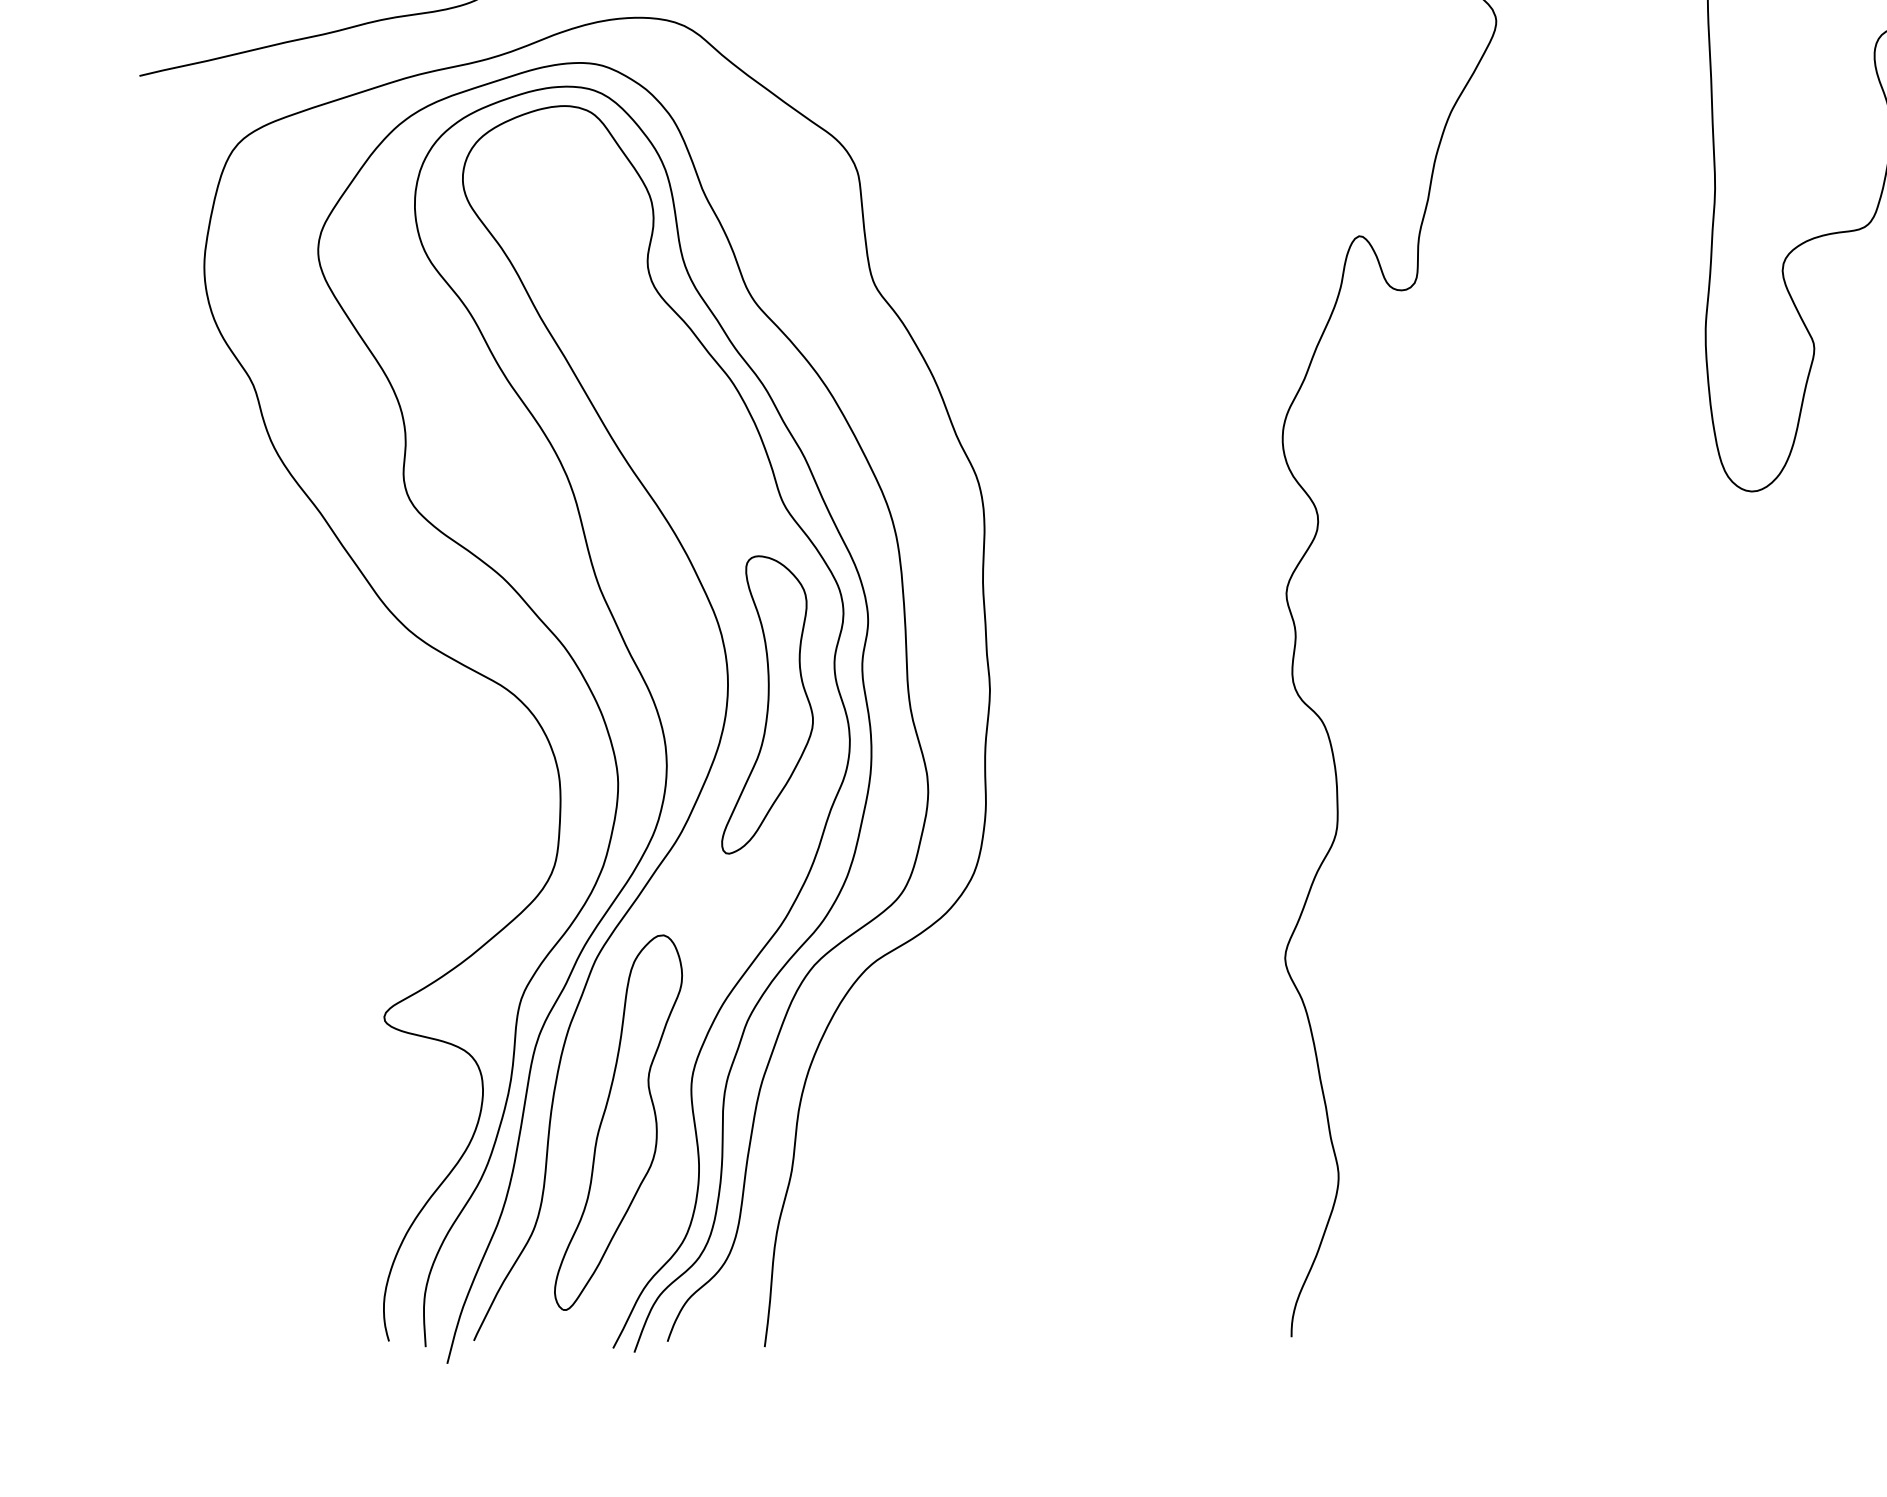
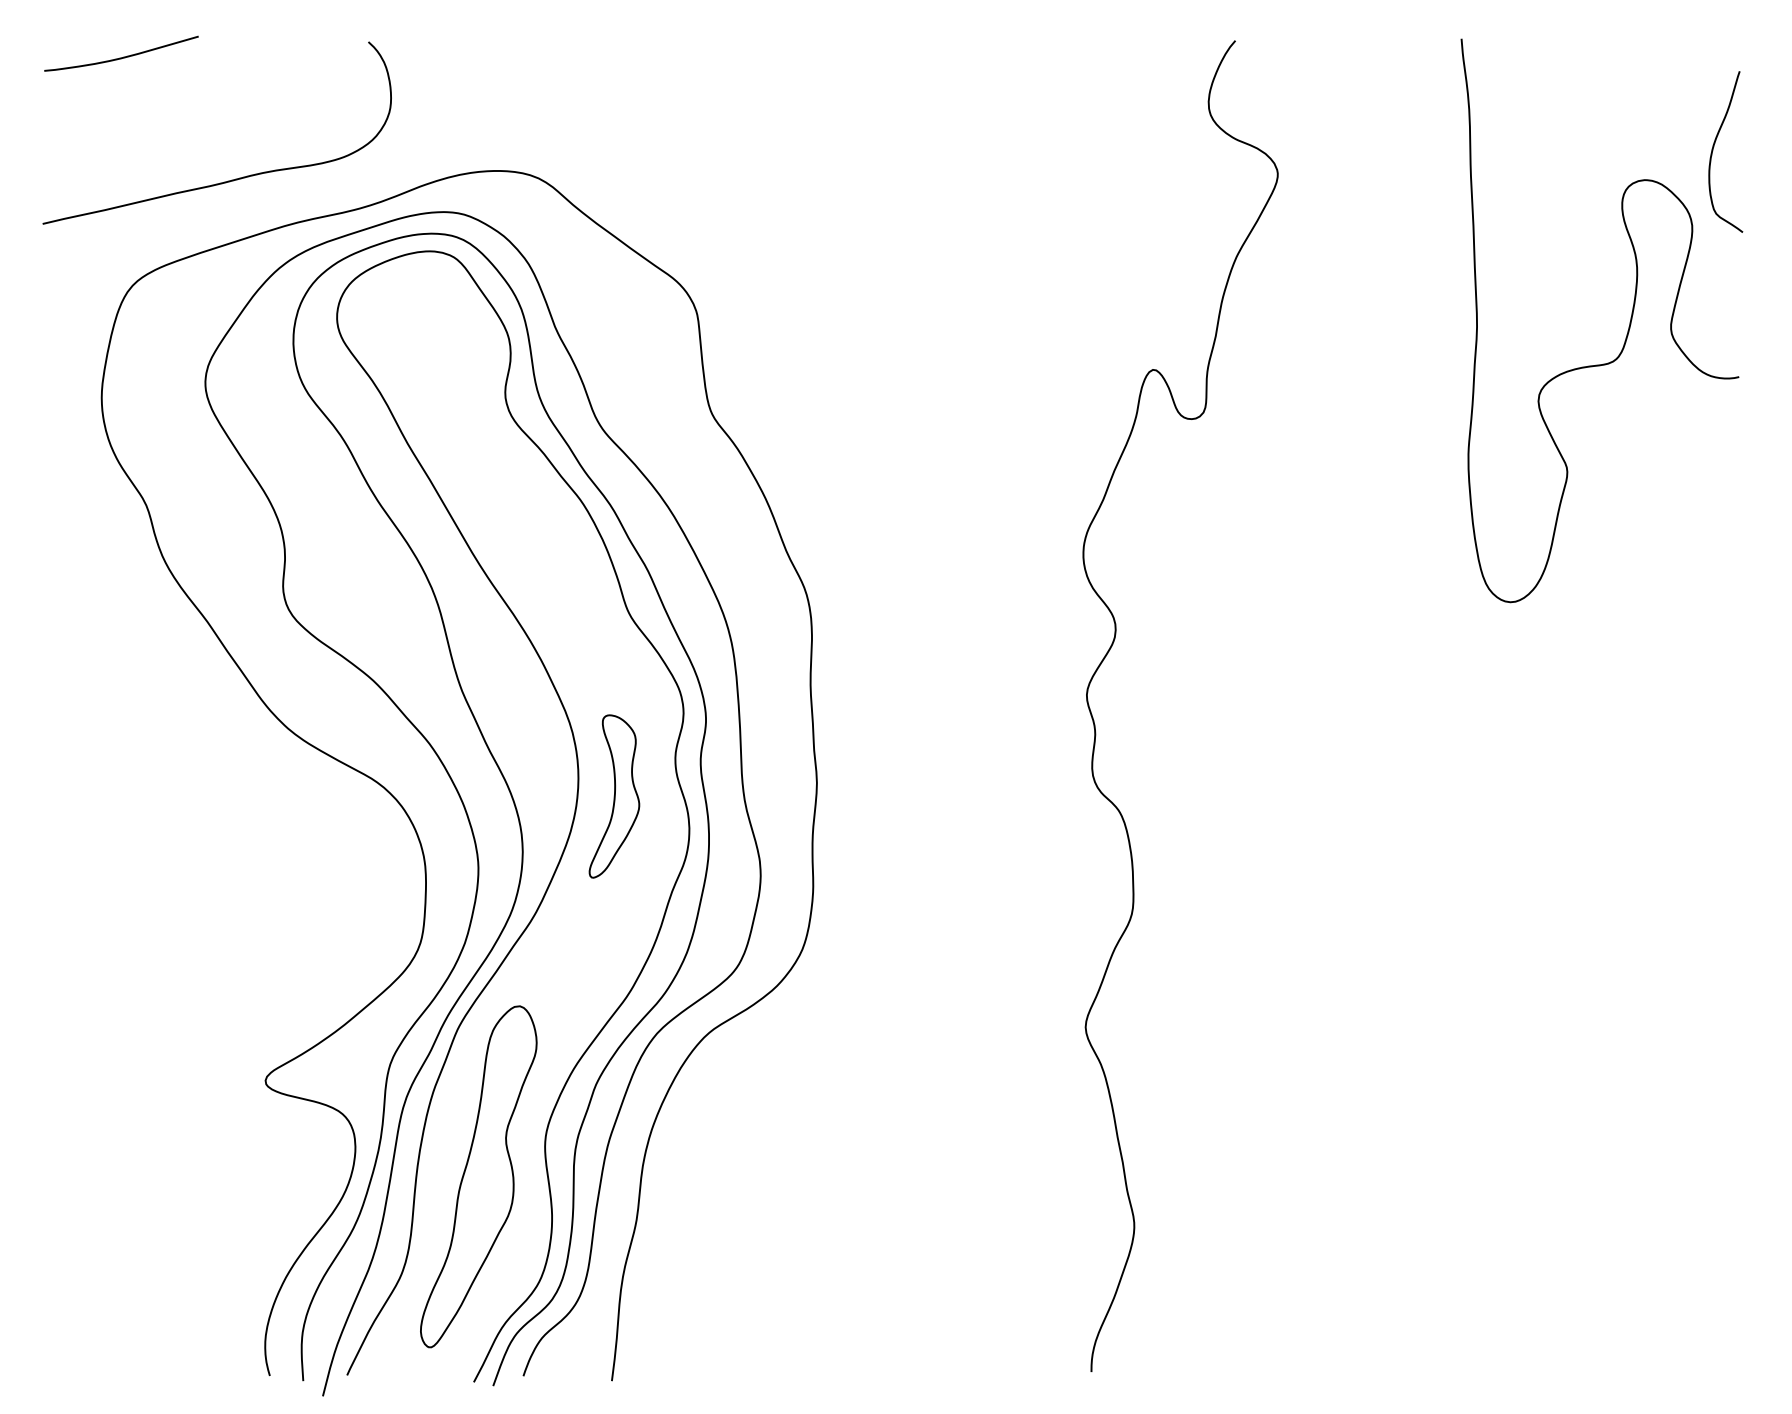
part: (767, 704) -> (614, 796), size x0.6

